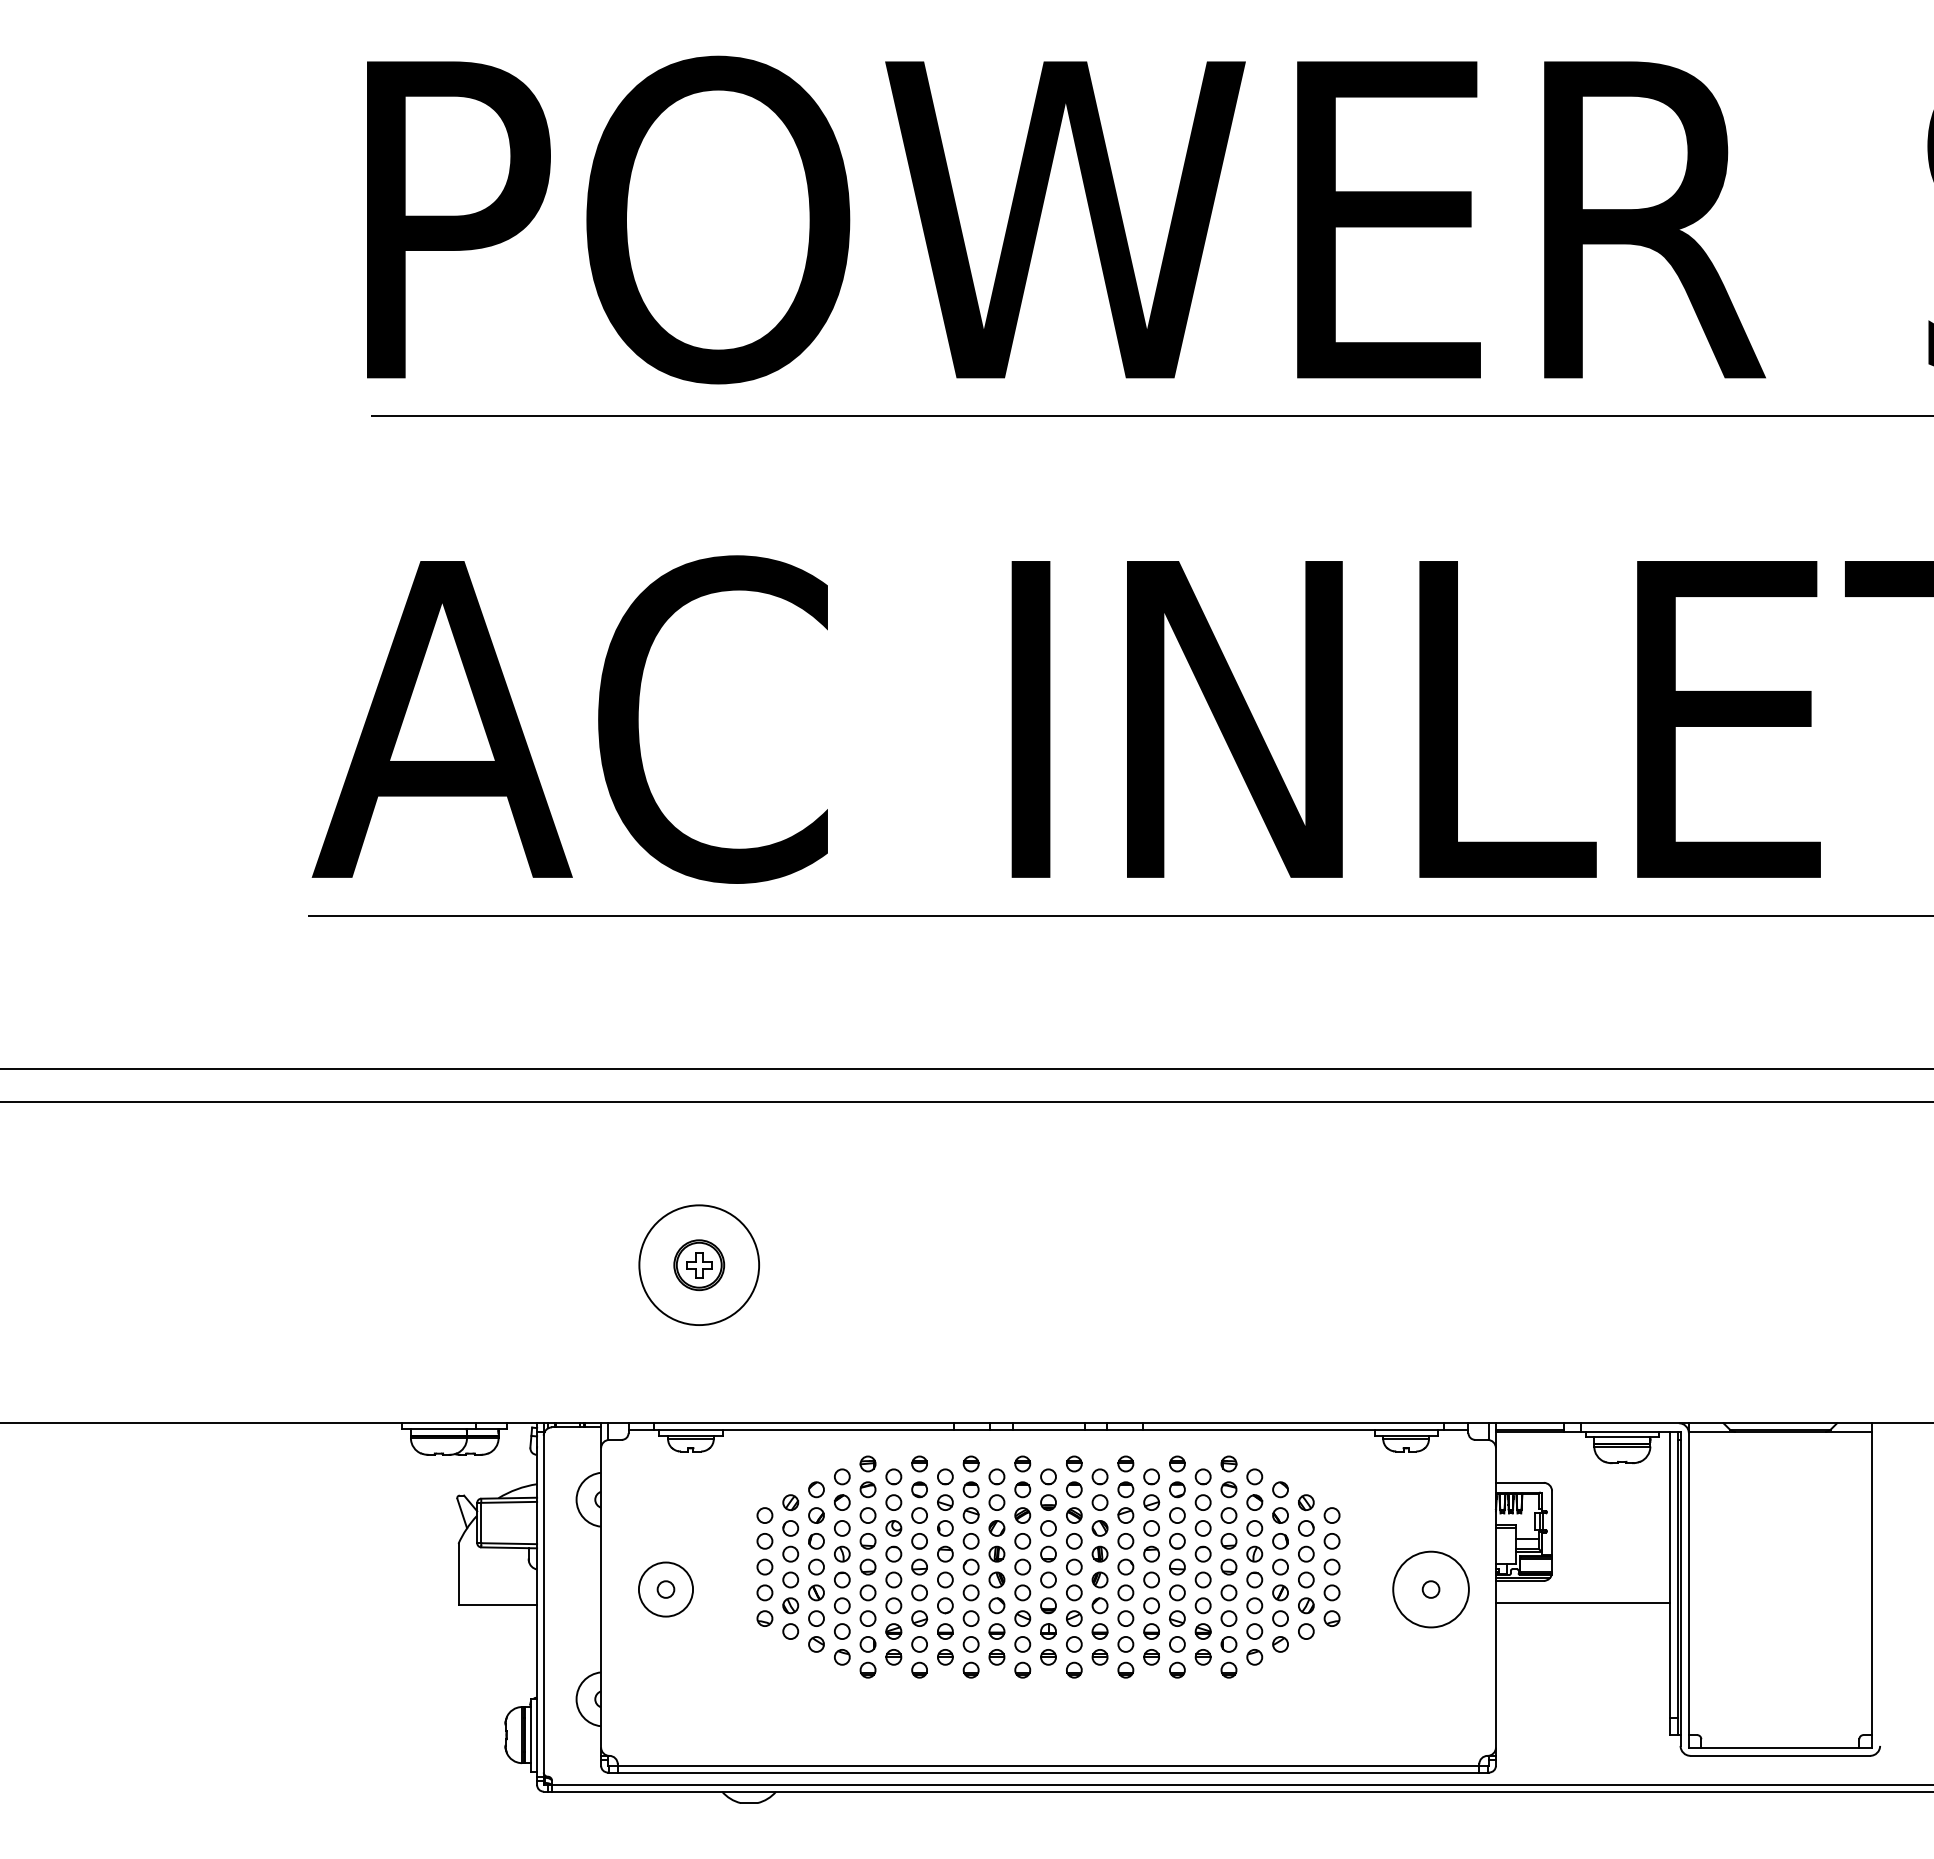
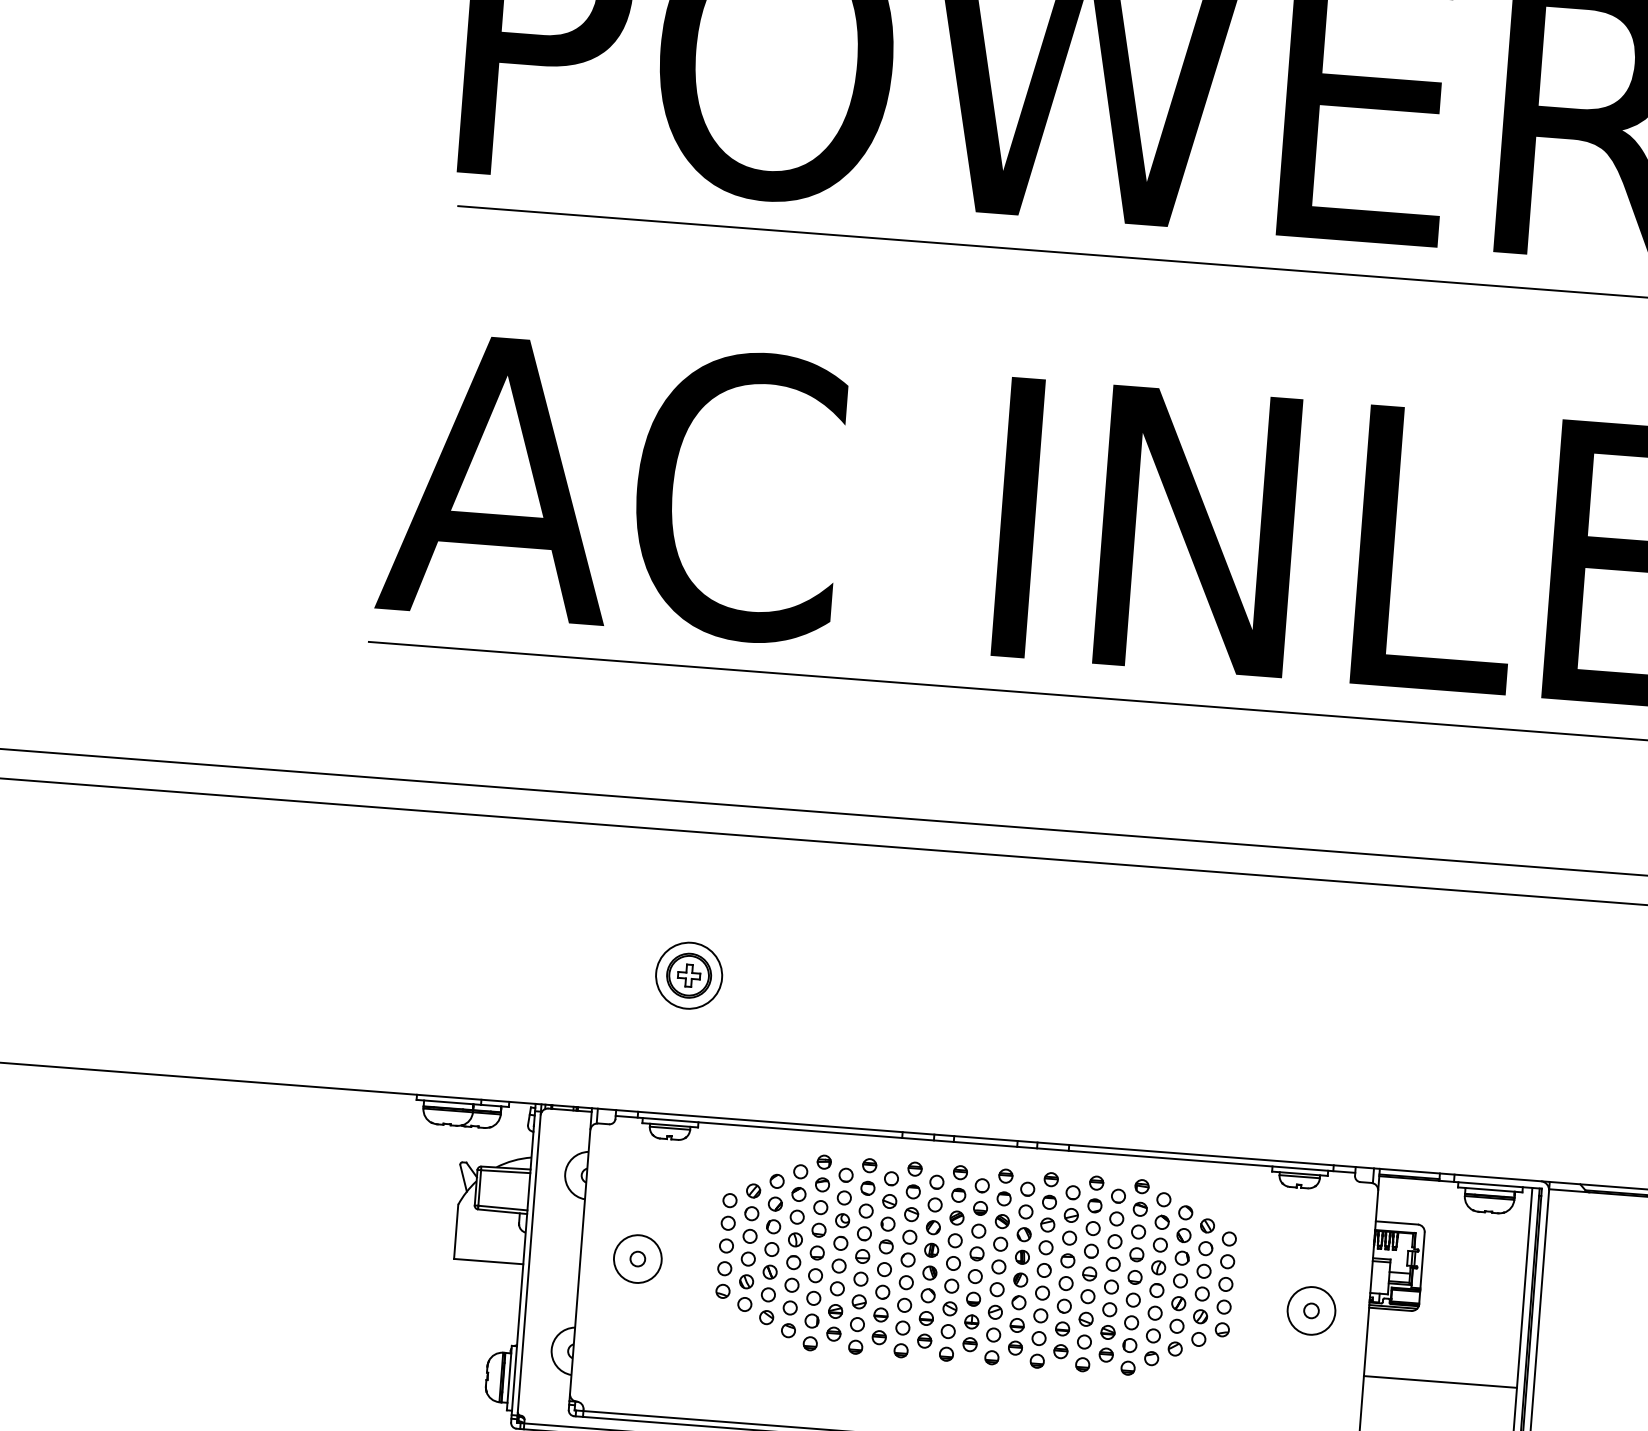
circle: (698, 1264) -> (688, 975), size x0.62
circle: (1431, 1589) -> (1311, 1310), size x0.71
line: (1582, 1602) -> (1440, 1381), moved

